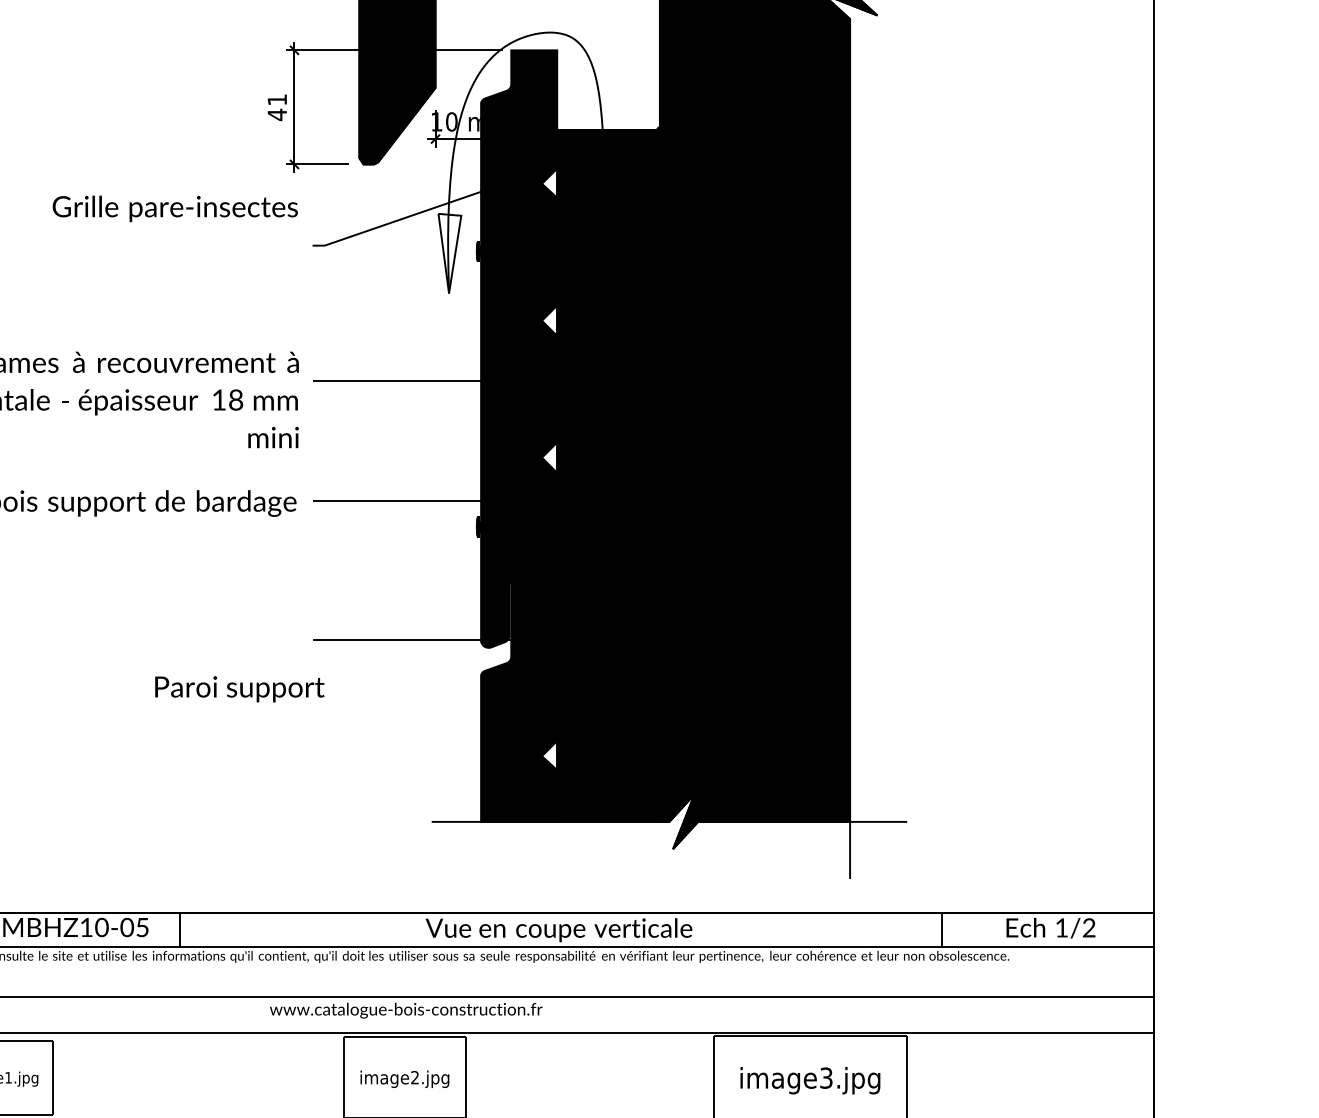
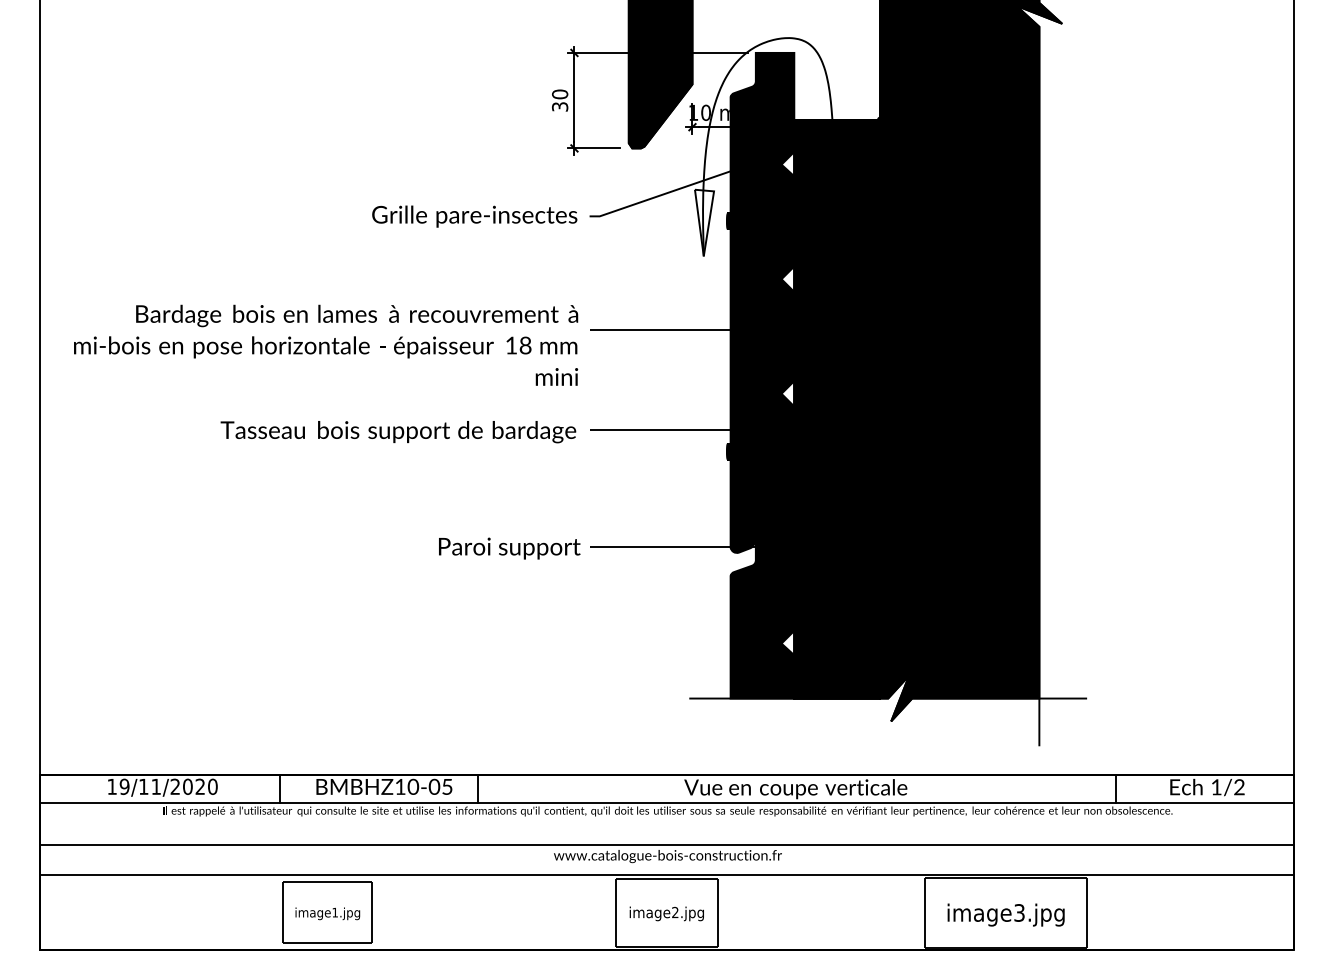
text: (276, 107) -> (559, 100), 41 -> 30
text: (175, 208) -> (474, 216), moved
text: (239, 689) -> (509, 548), moved

